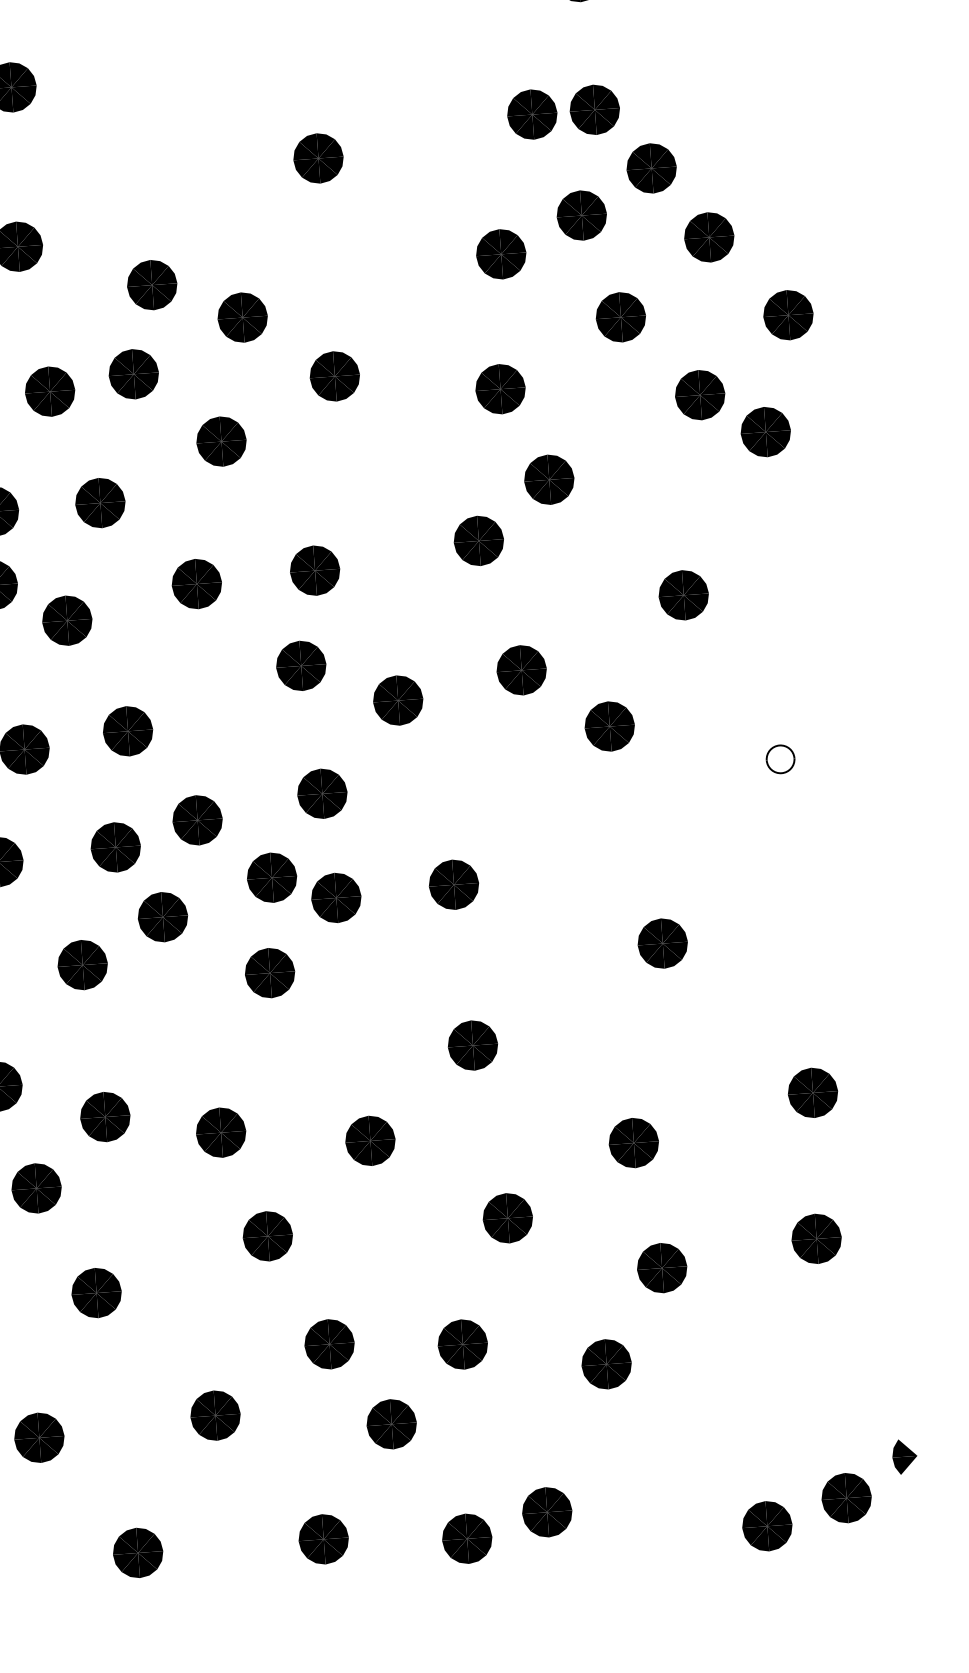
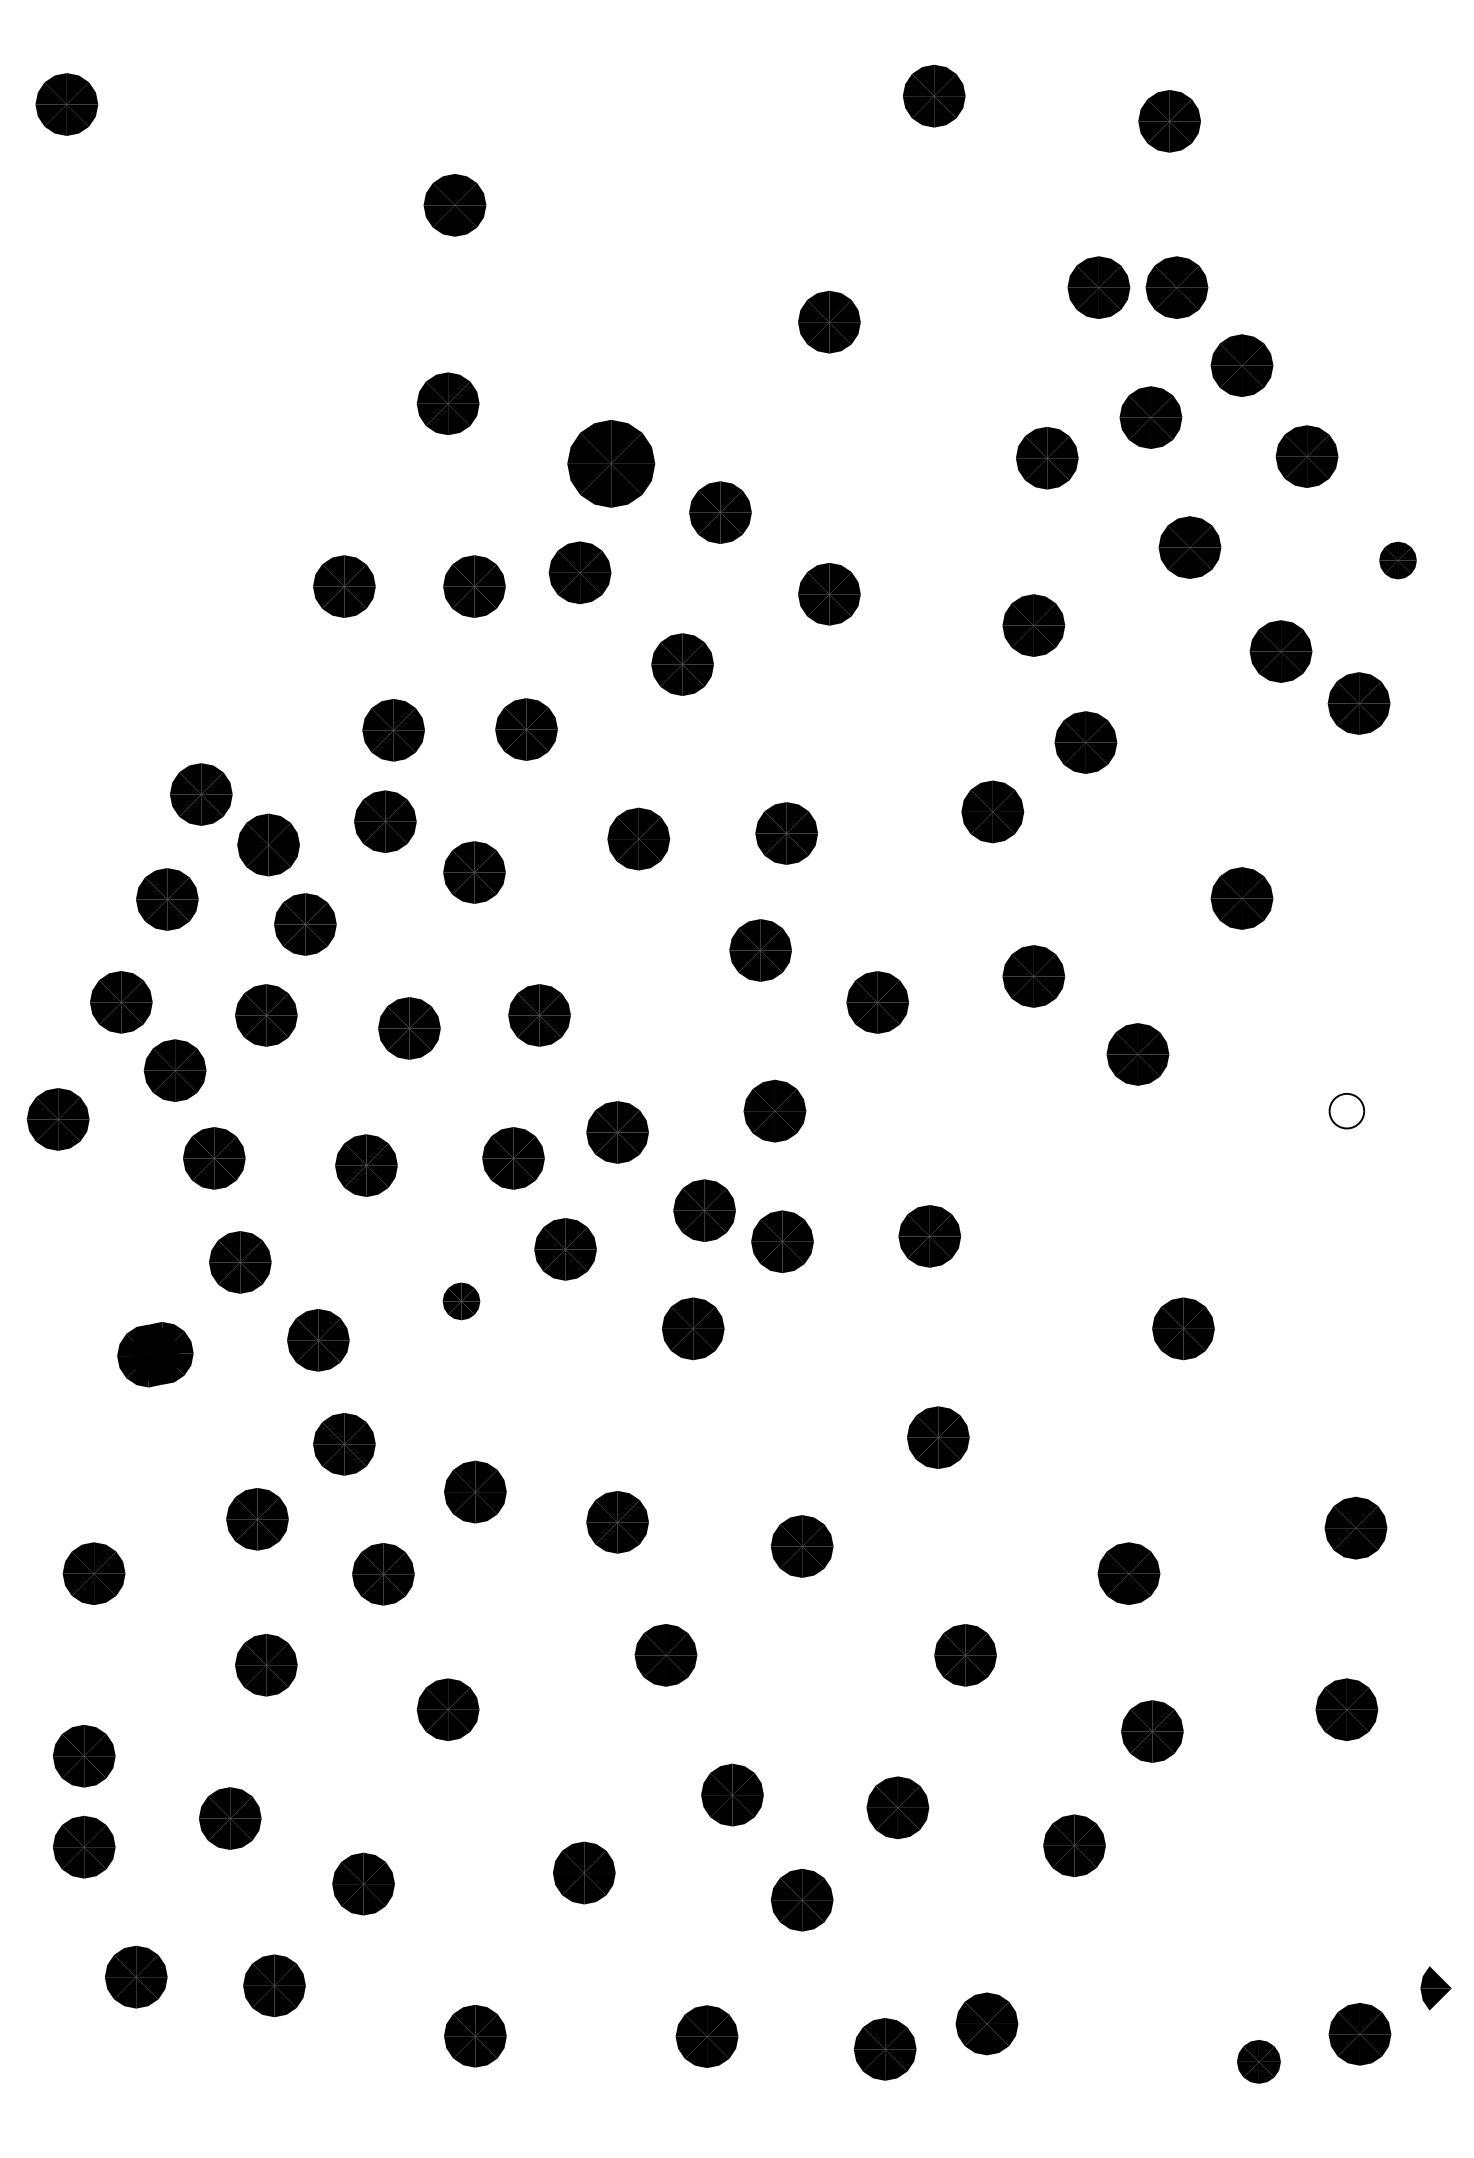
part: (151, 284) -> (610, 463), size x1.4
part: (787, 315) -> (1397, 560), size x0.6
part: (82, 965) -> (461, 1301), size x0.6
part: (767, 1526) -> (1258, 2061), size x0.7

